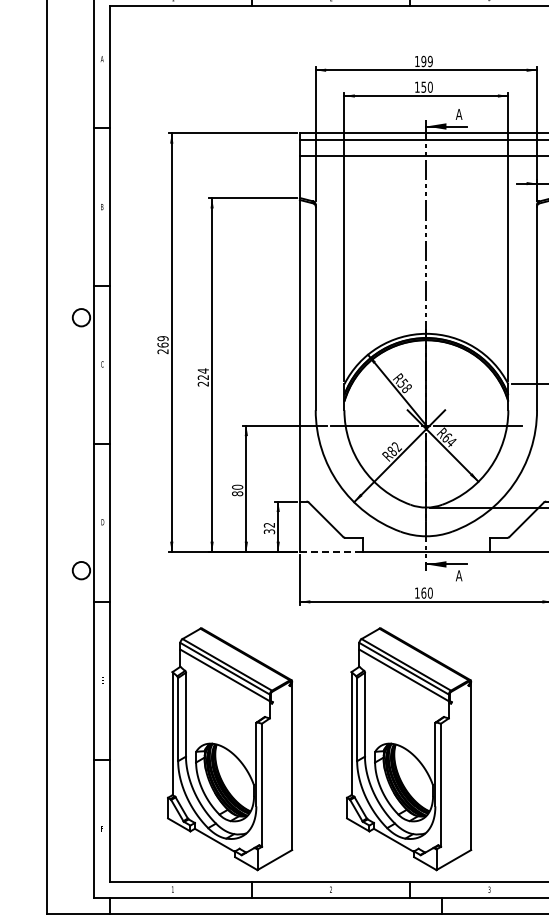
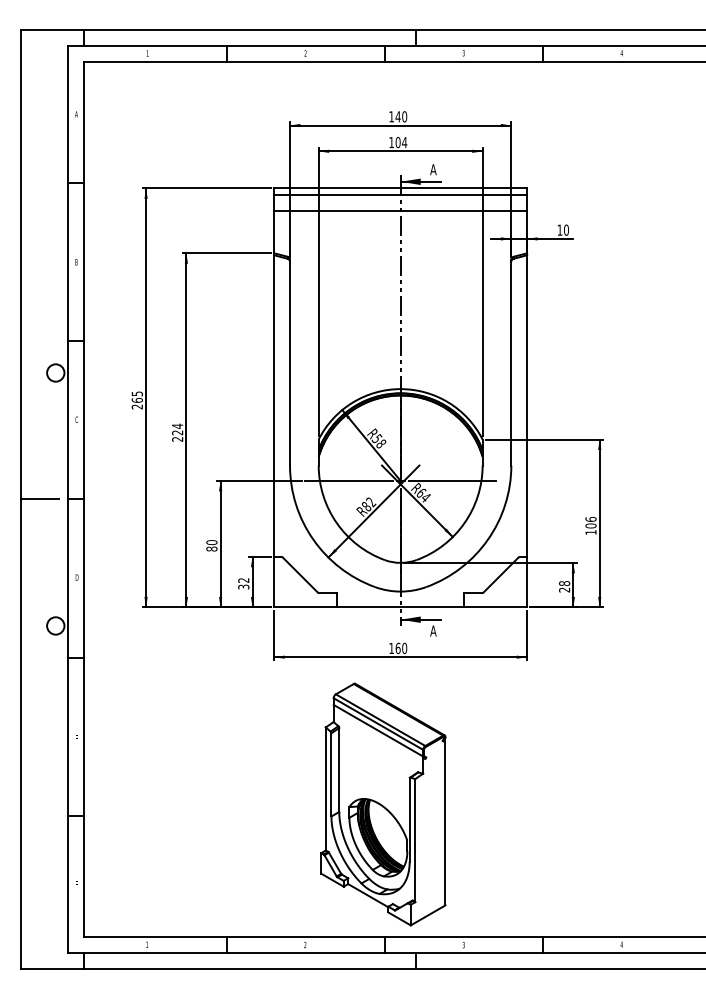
text: (426, 61) -> (400, 116), 199 -> 140
text: (427, 87) -> (401, 142), 150 -> 104
text: (162, 338) -> (136, 393), 269 -> 265
line: (65, 444) -> (39, 499), added
line: (331, 552) -> (305, 607), dashed -> solid
part: (230, 749) -> (204, 804), removed

